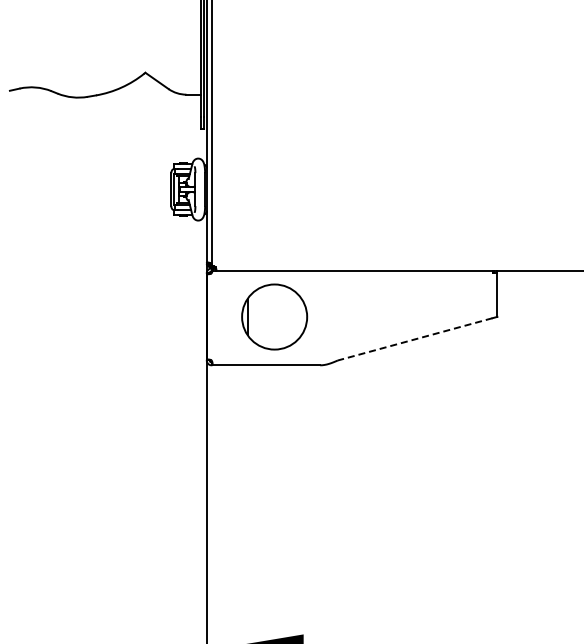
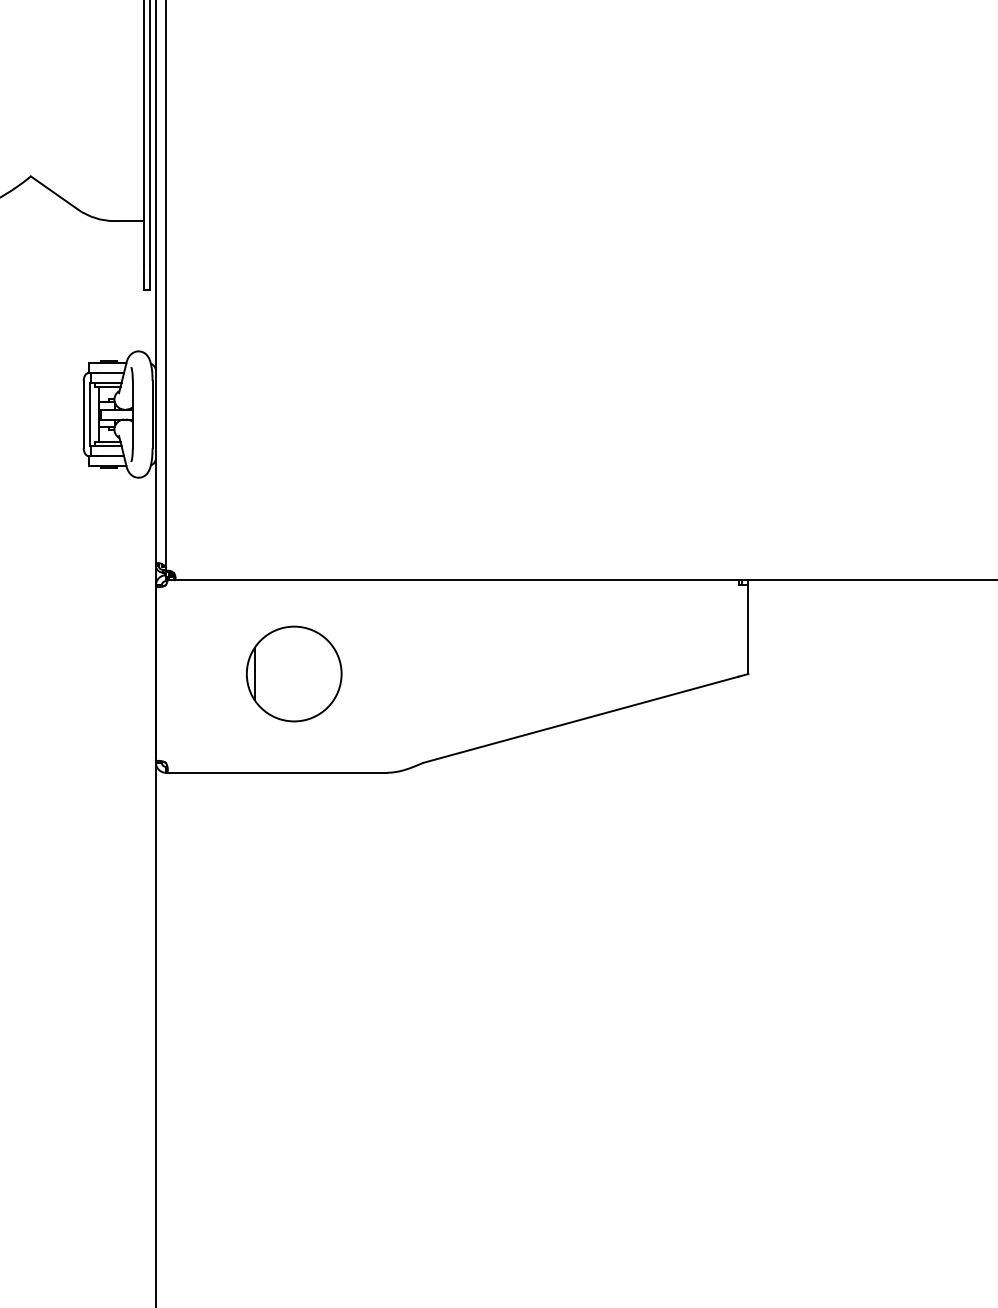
part: (274, 316) -> (294, 673), size x0.71
line: (414, 339) -> (579, 720), dashed -> solid

